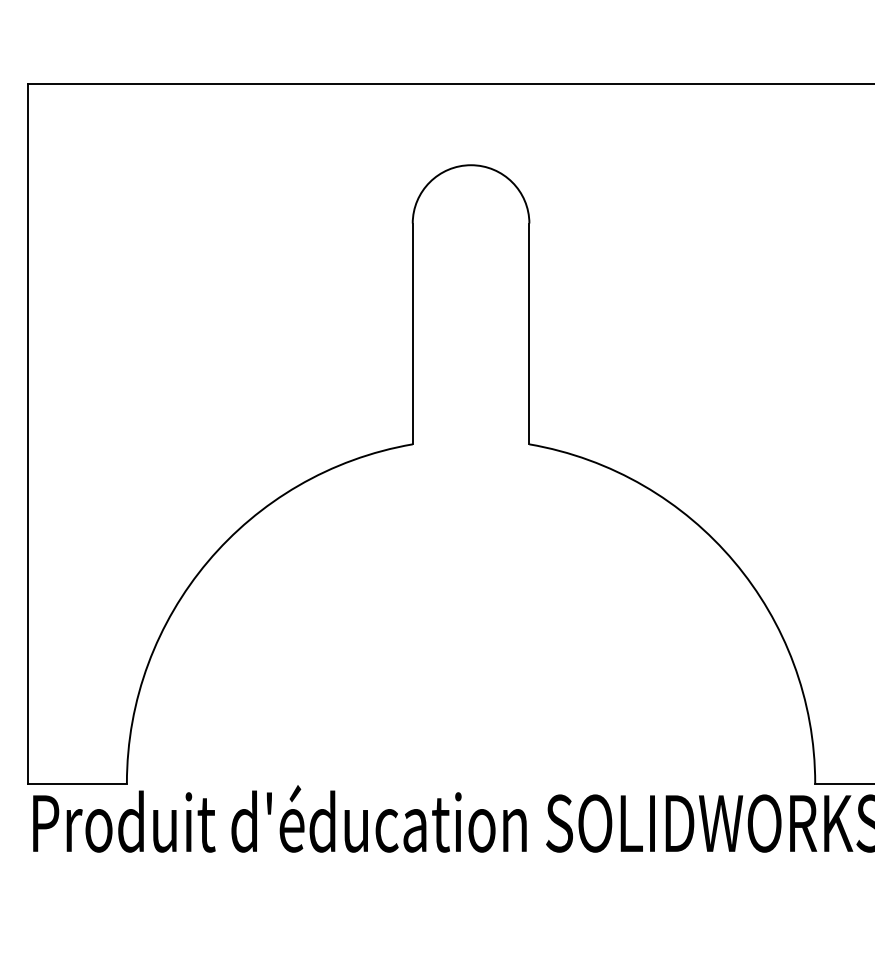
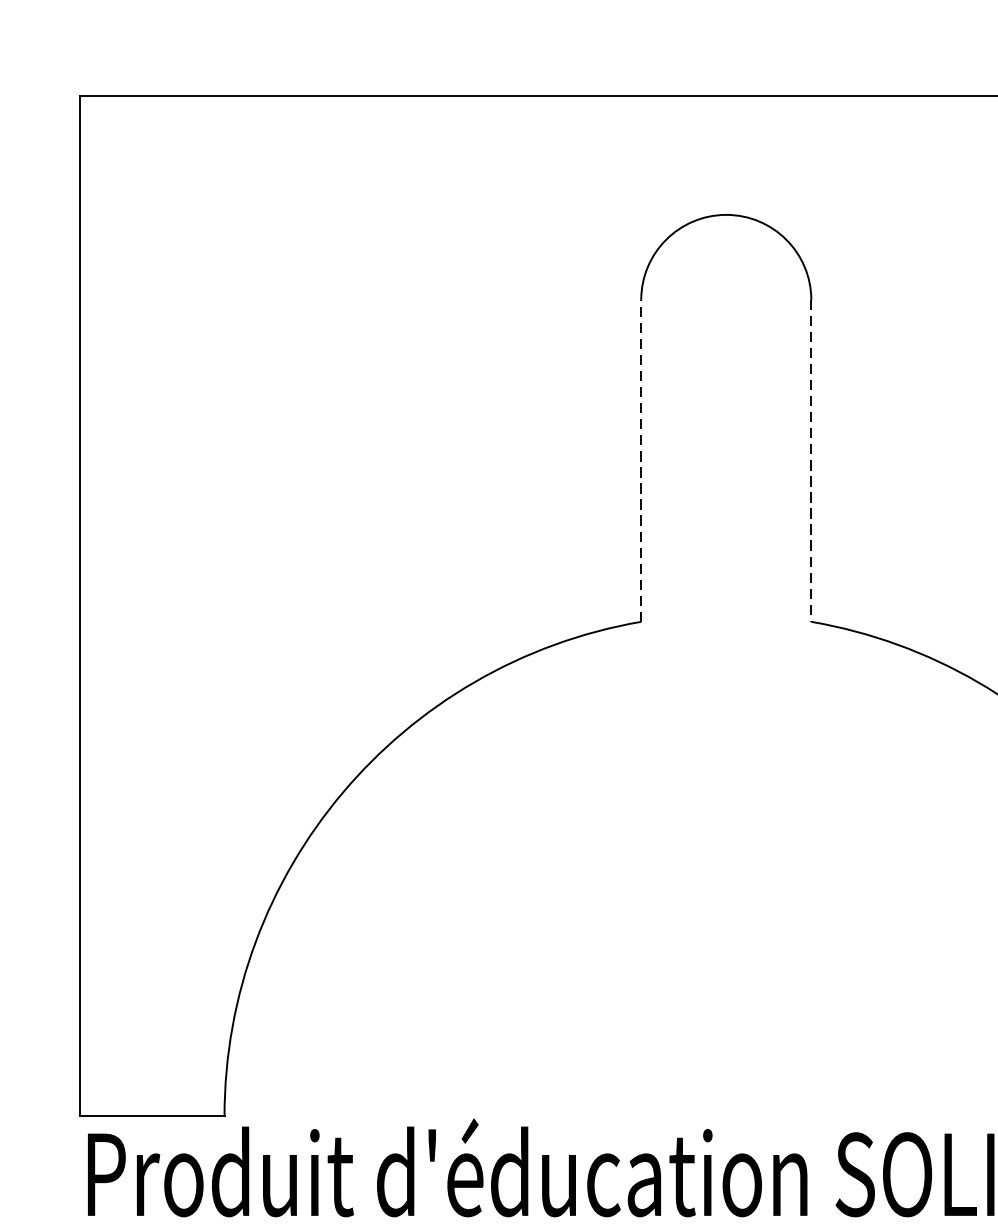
line: (412, 333) -> (640, 460), solid -> dashed
line: (529, 334) -> (811, 461), solid -> dashed

